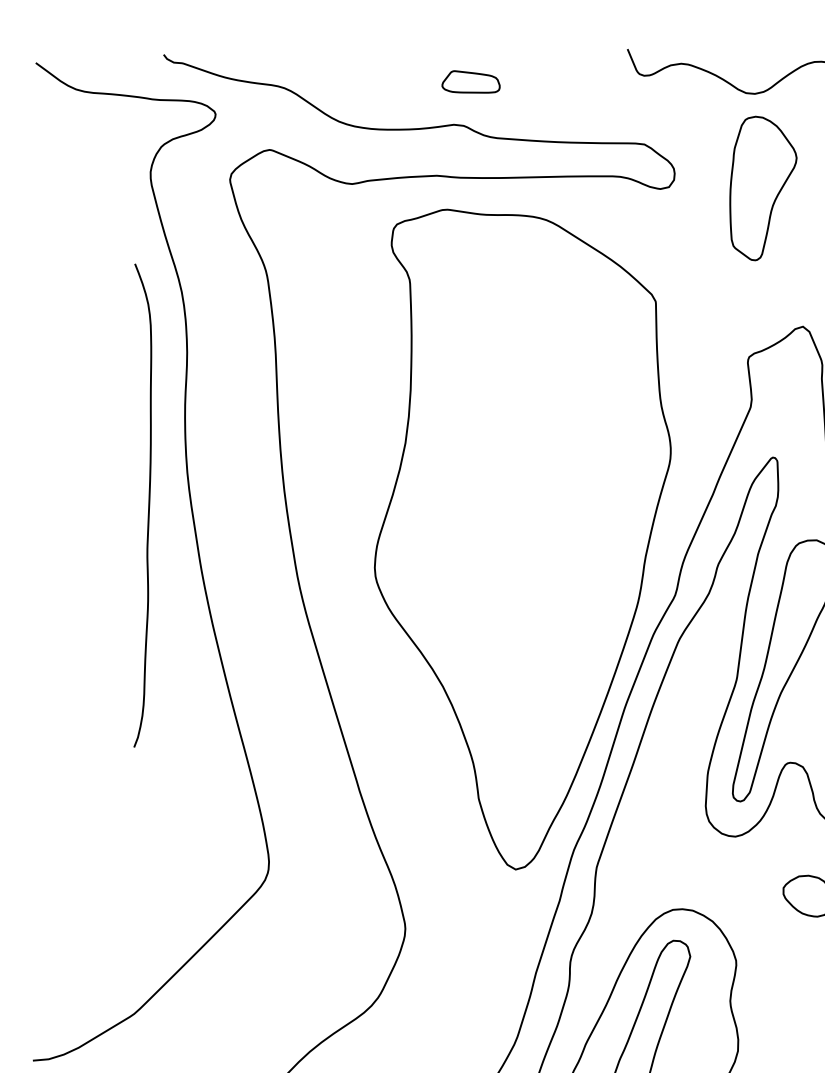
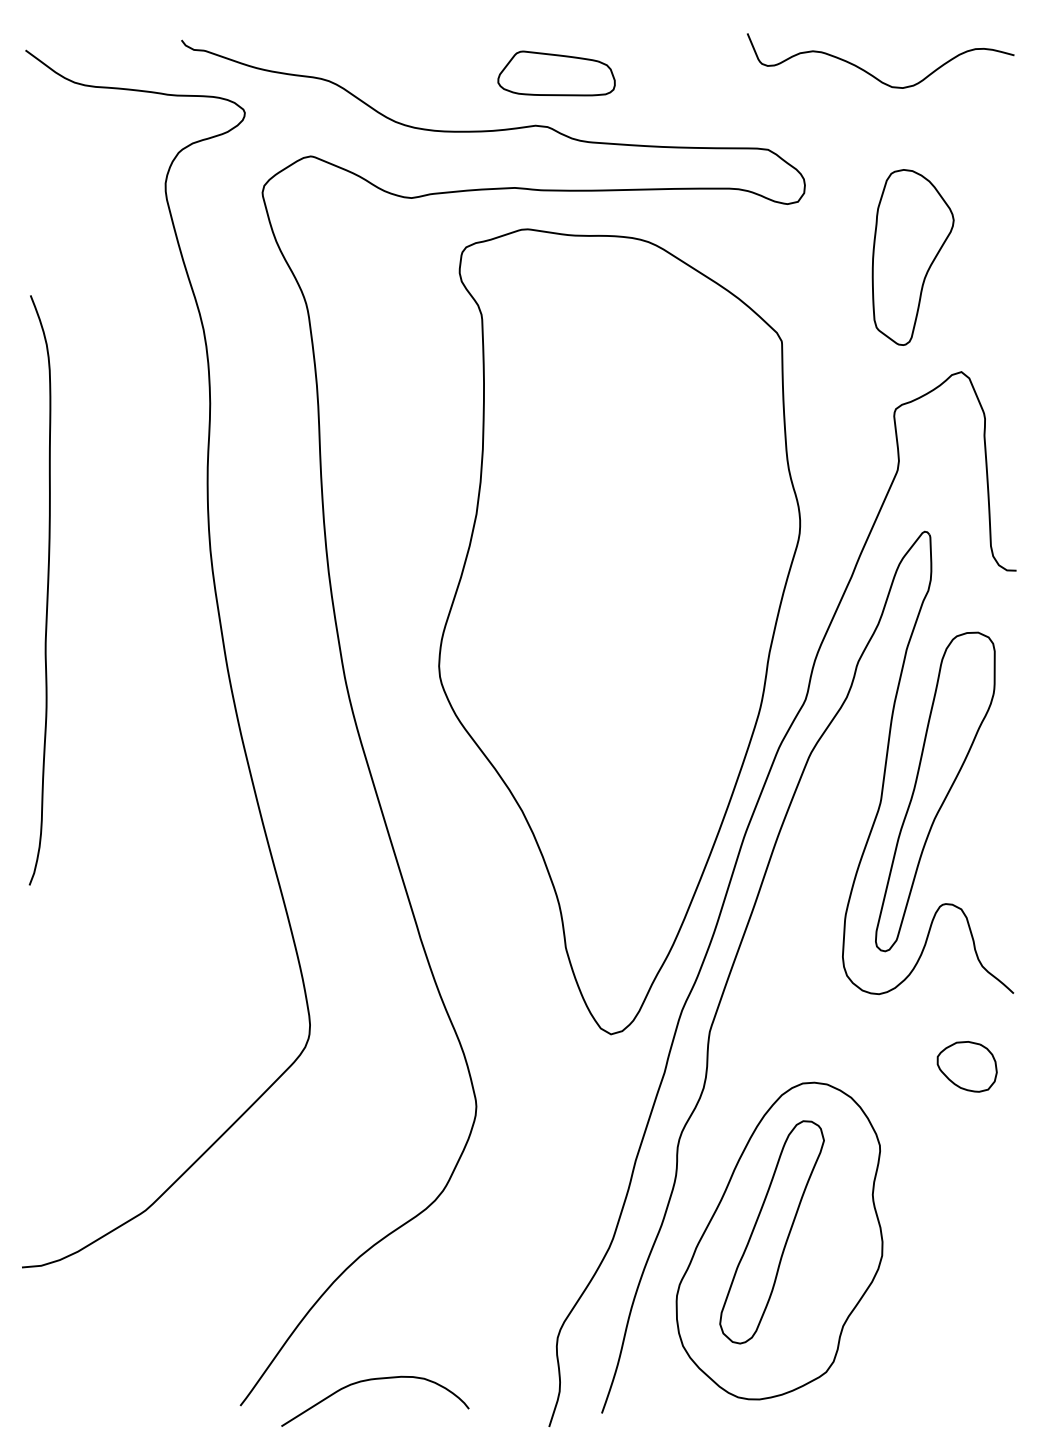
part: (471, 81) -> (556, 73), size x1.67
part: (762, 188) -> (912, 257), moved
curve: (148, 506) -> (46, 591), moved

